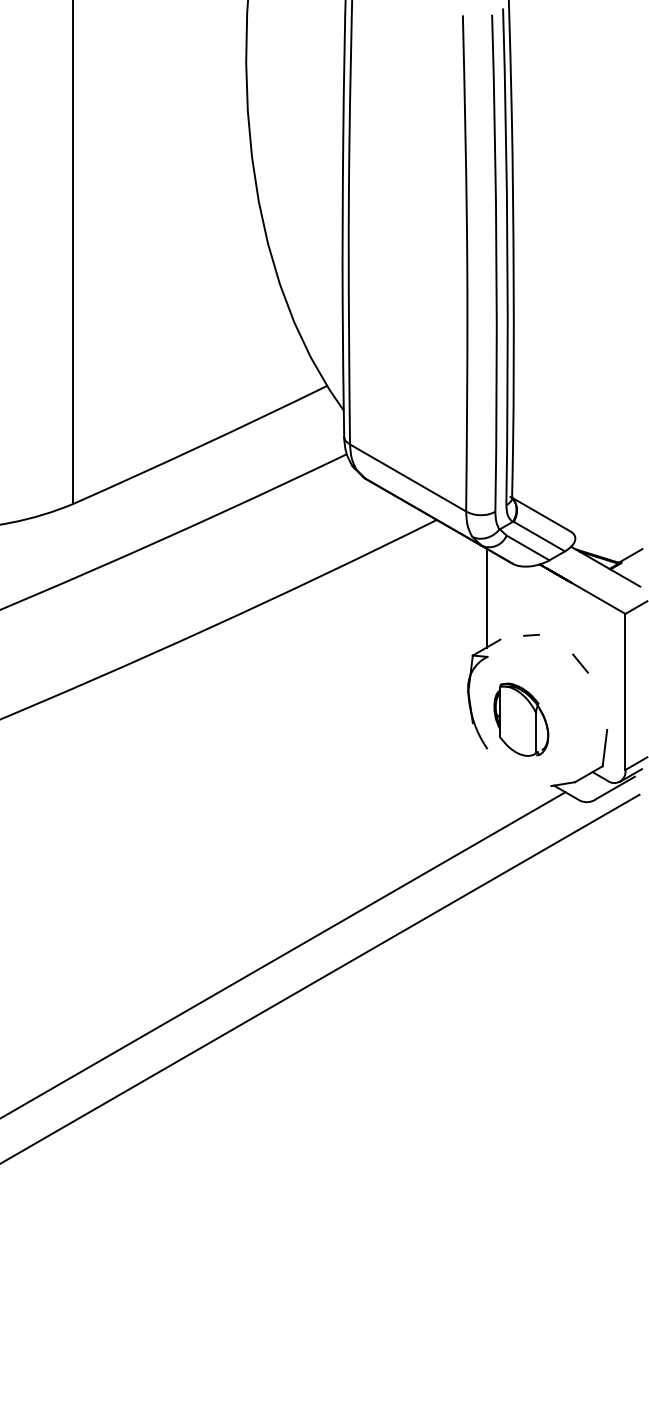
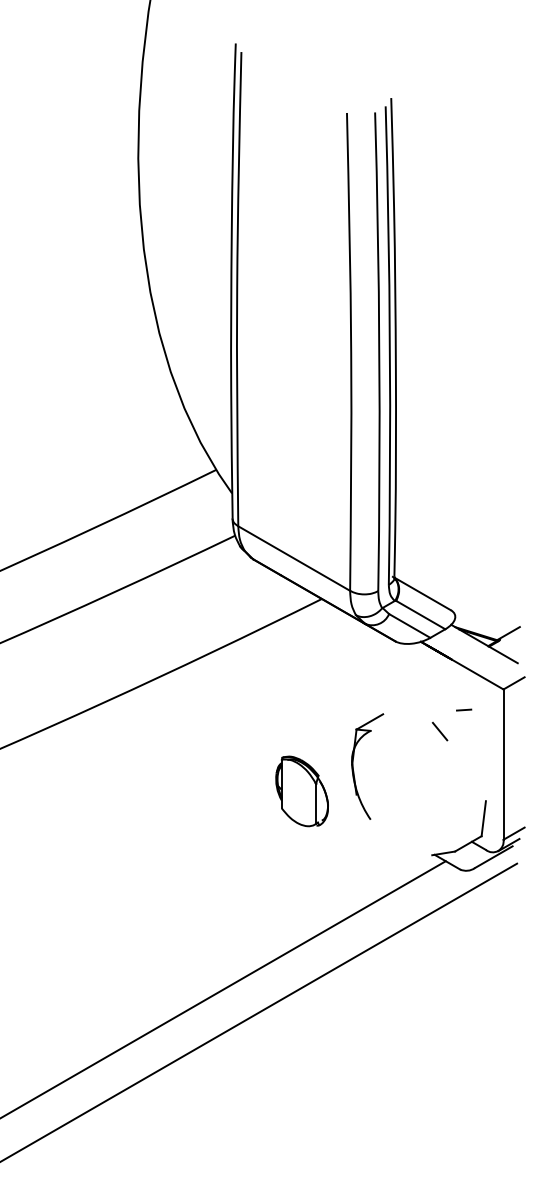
line: (486, 597) -> (369, 673), removed
line: (531, 635) -> (464, 710), moved
line: (580, 663) -> (440, 731), moved
part: (521, 719) -> (302, 791), moved

